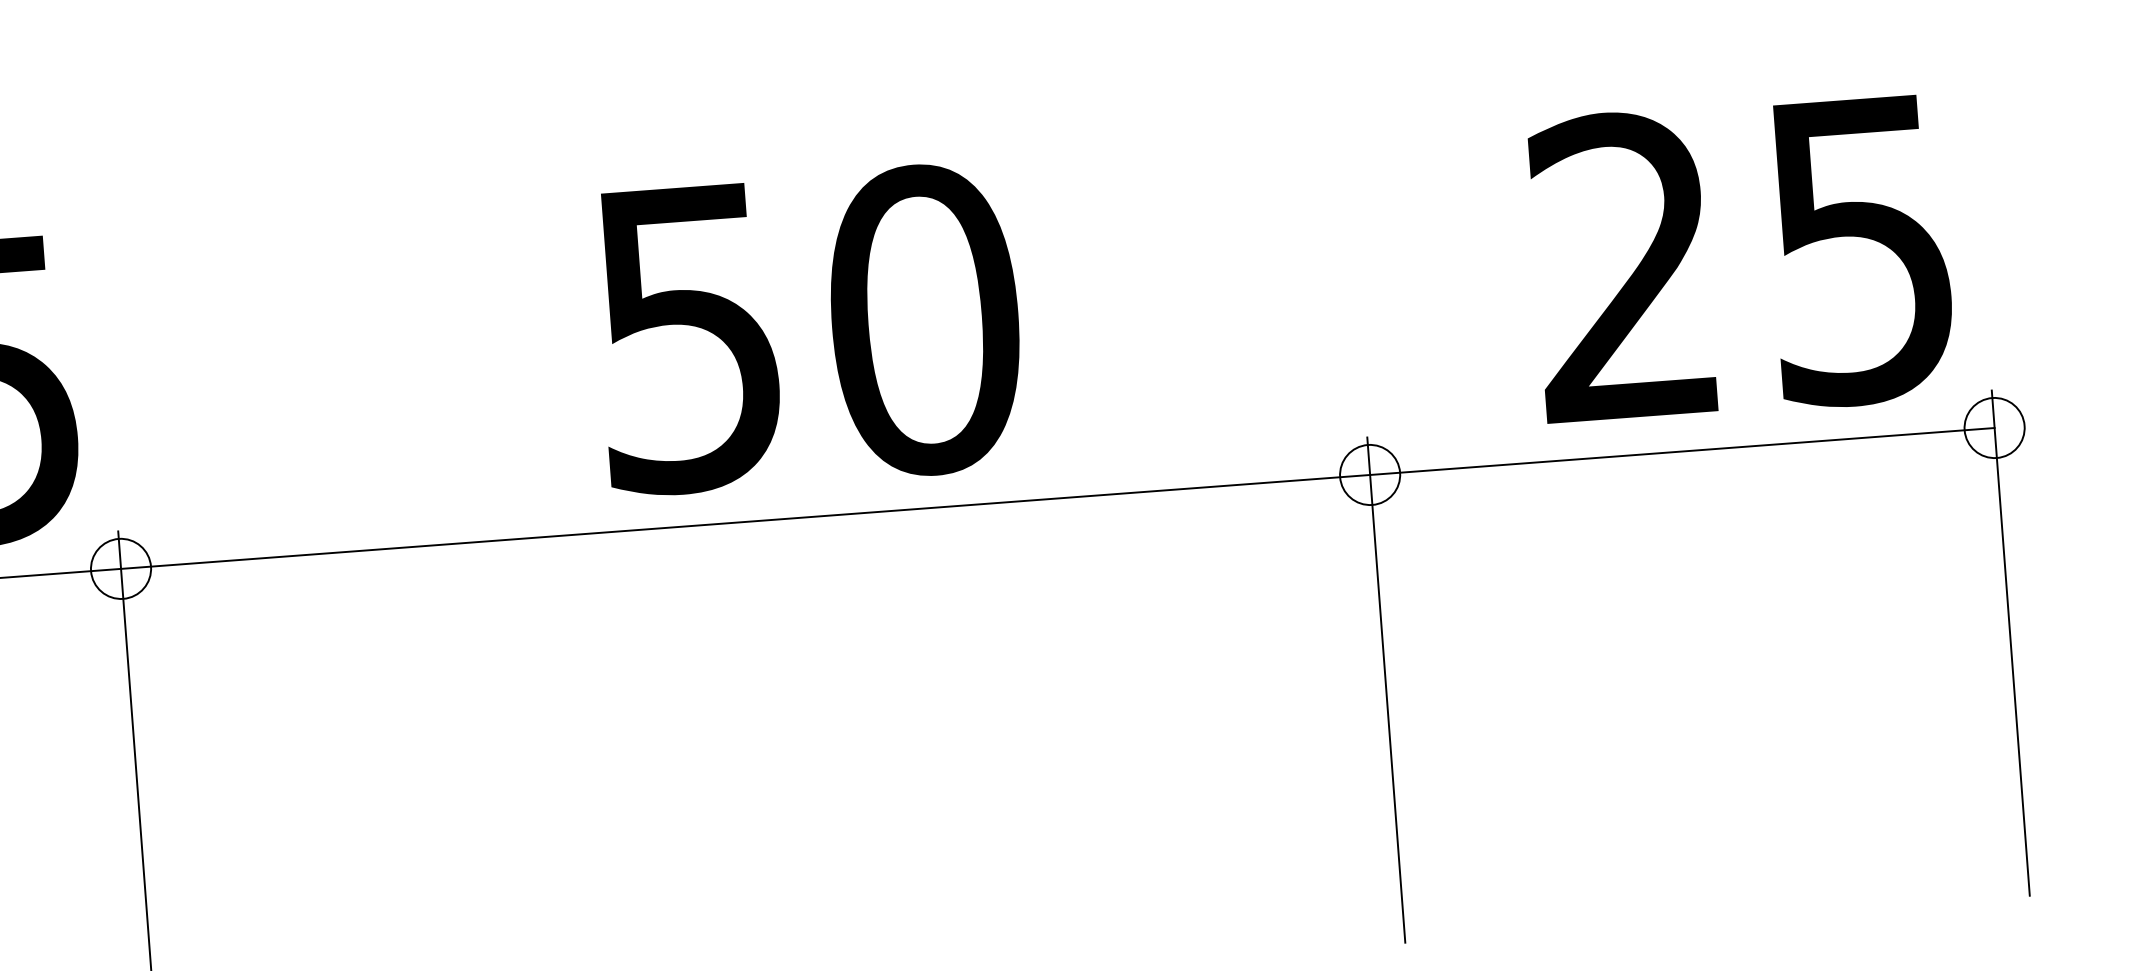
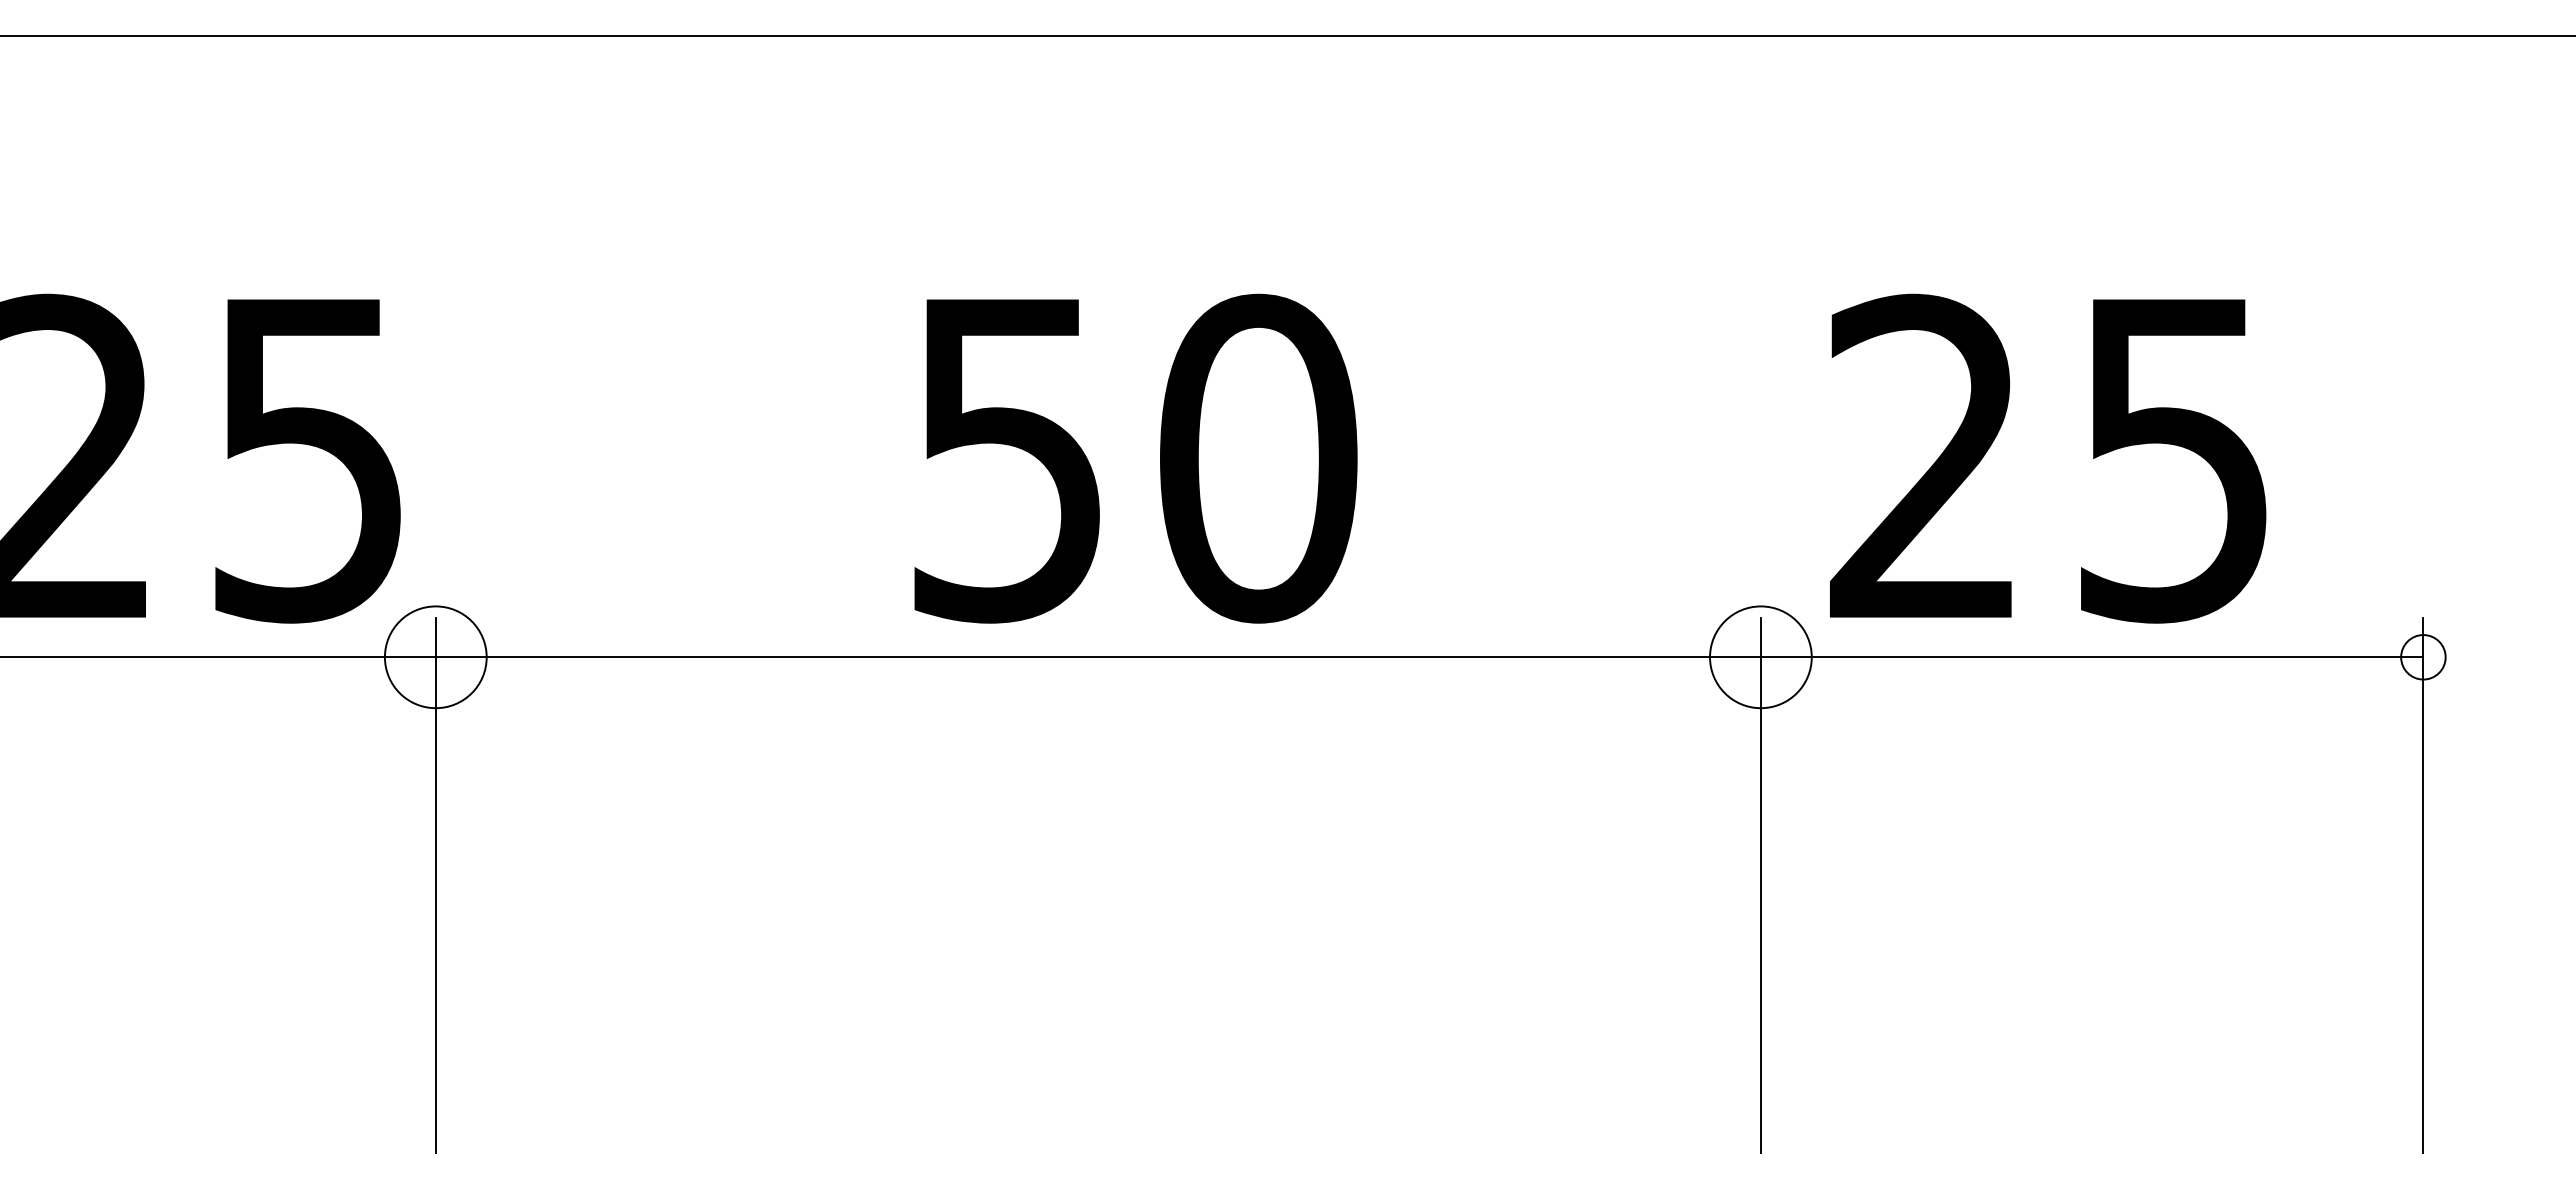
text: (1742, 258) -> (2048, 458), moved
text: (808, 328) -> (1135, 458), moved
circle: (1994, 428) -> (2423, 657), size x0.7
circle: (1369, 475) -> (1760, 657), size x1.6
circle: (120, 569) -> (435, 657), size x1.6

